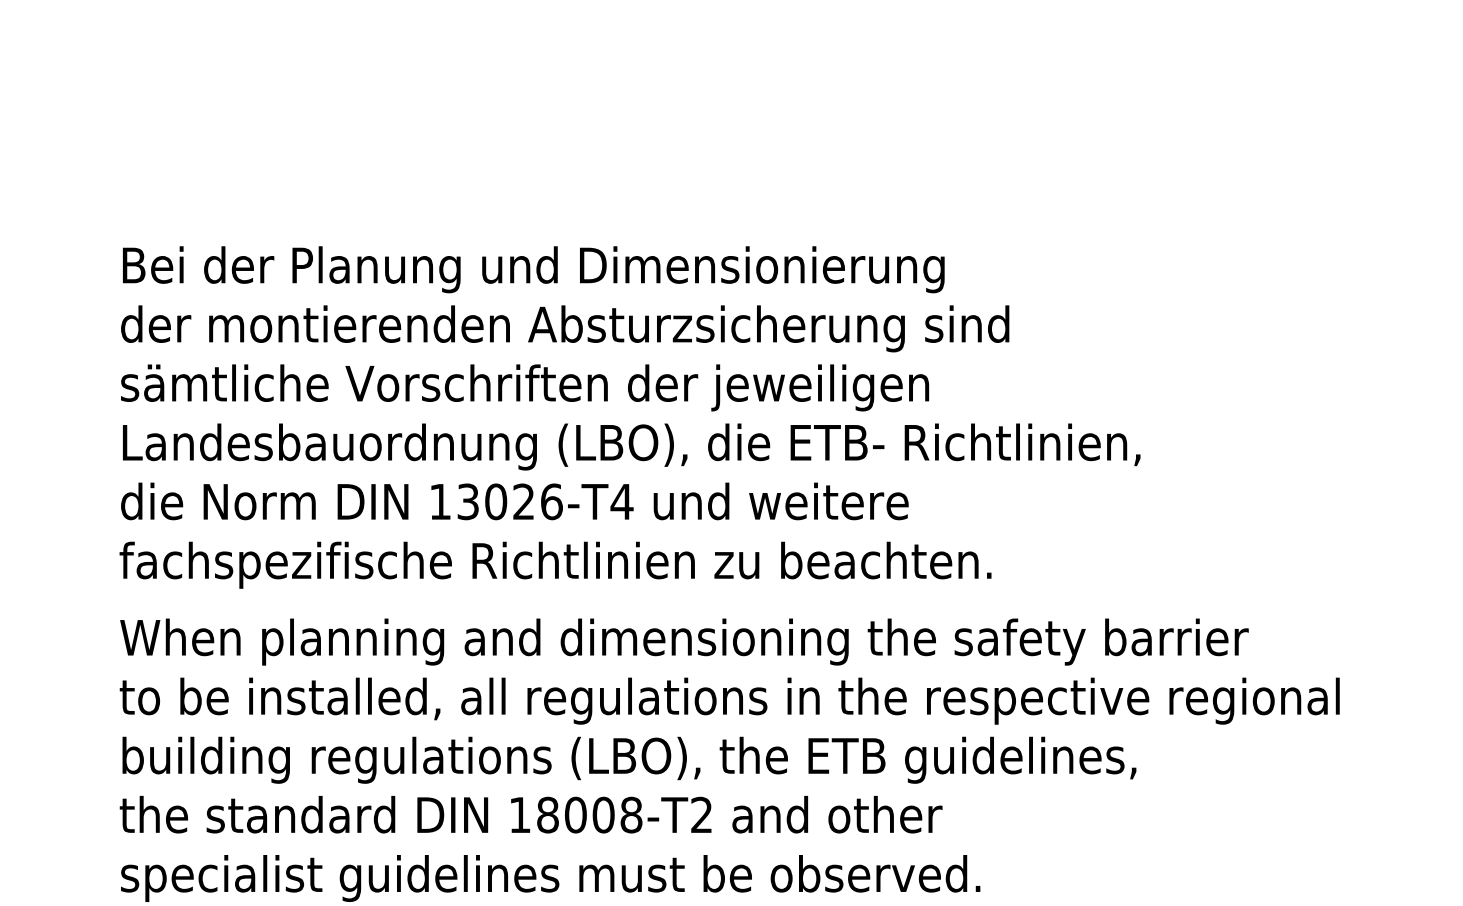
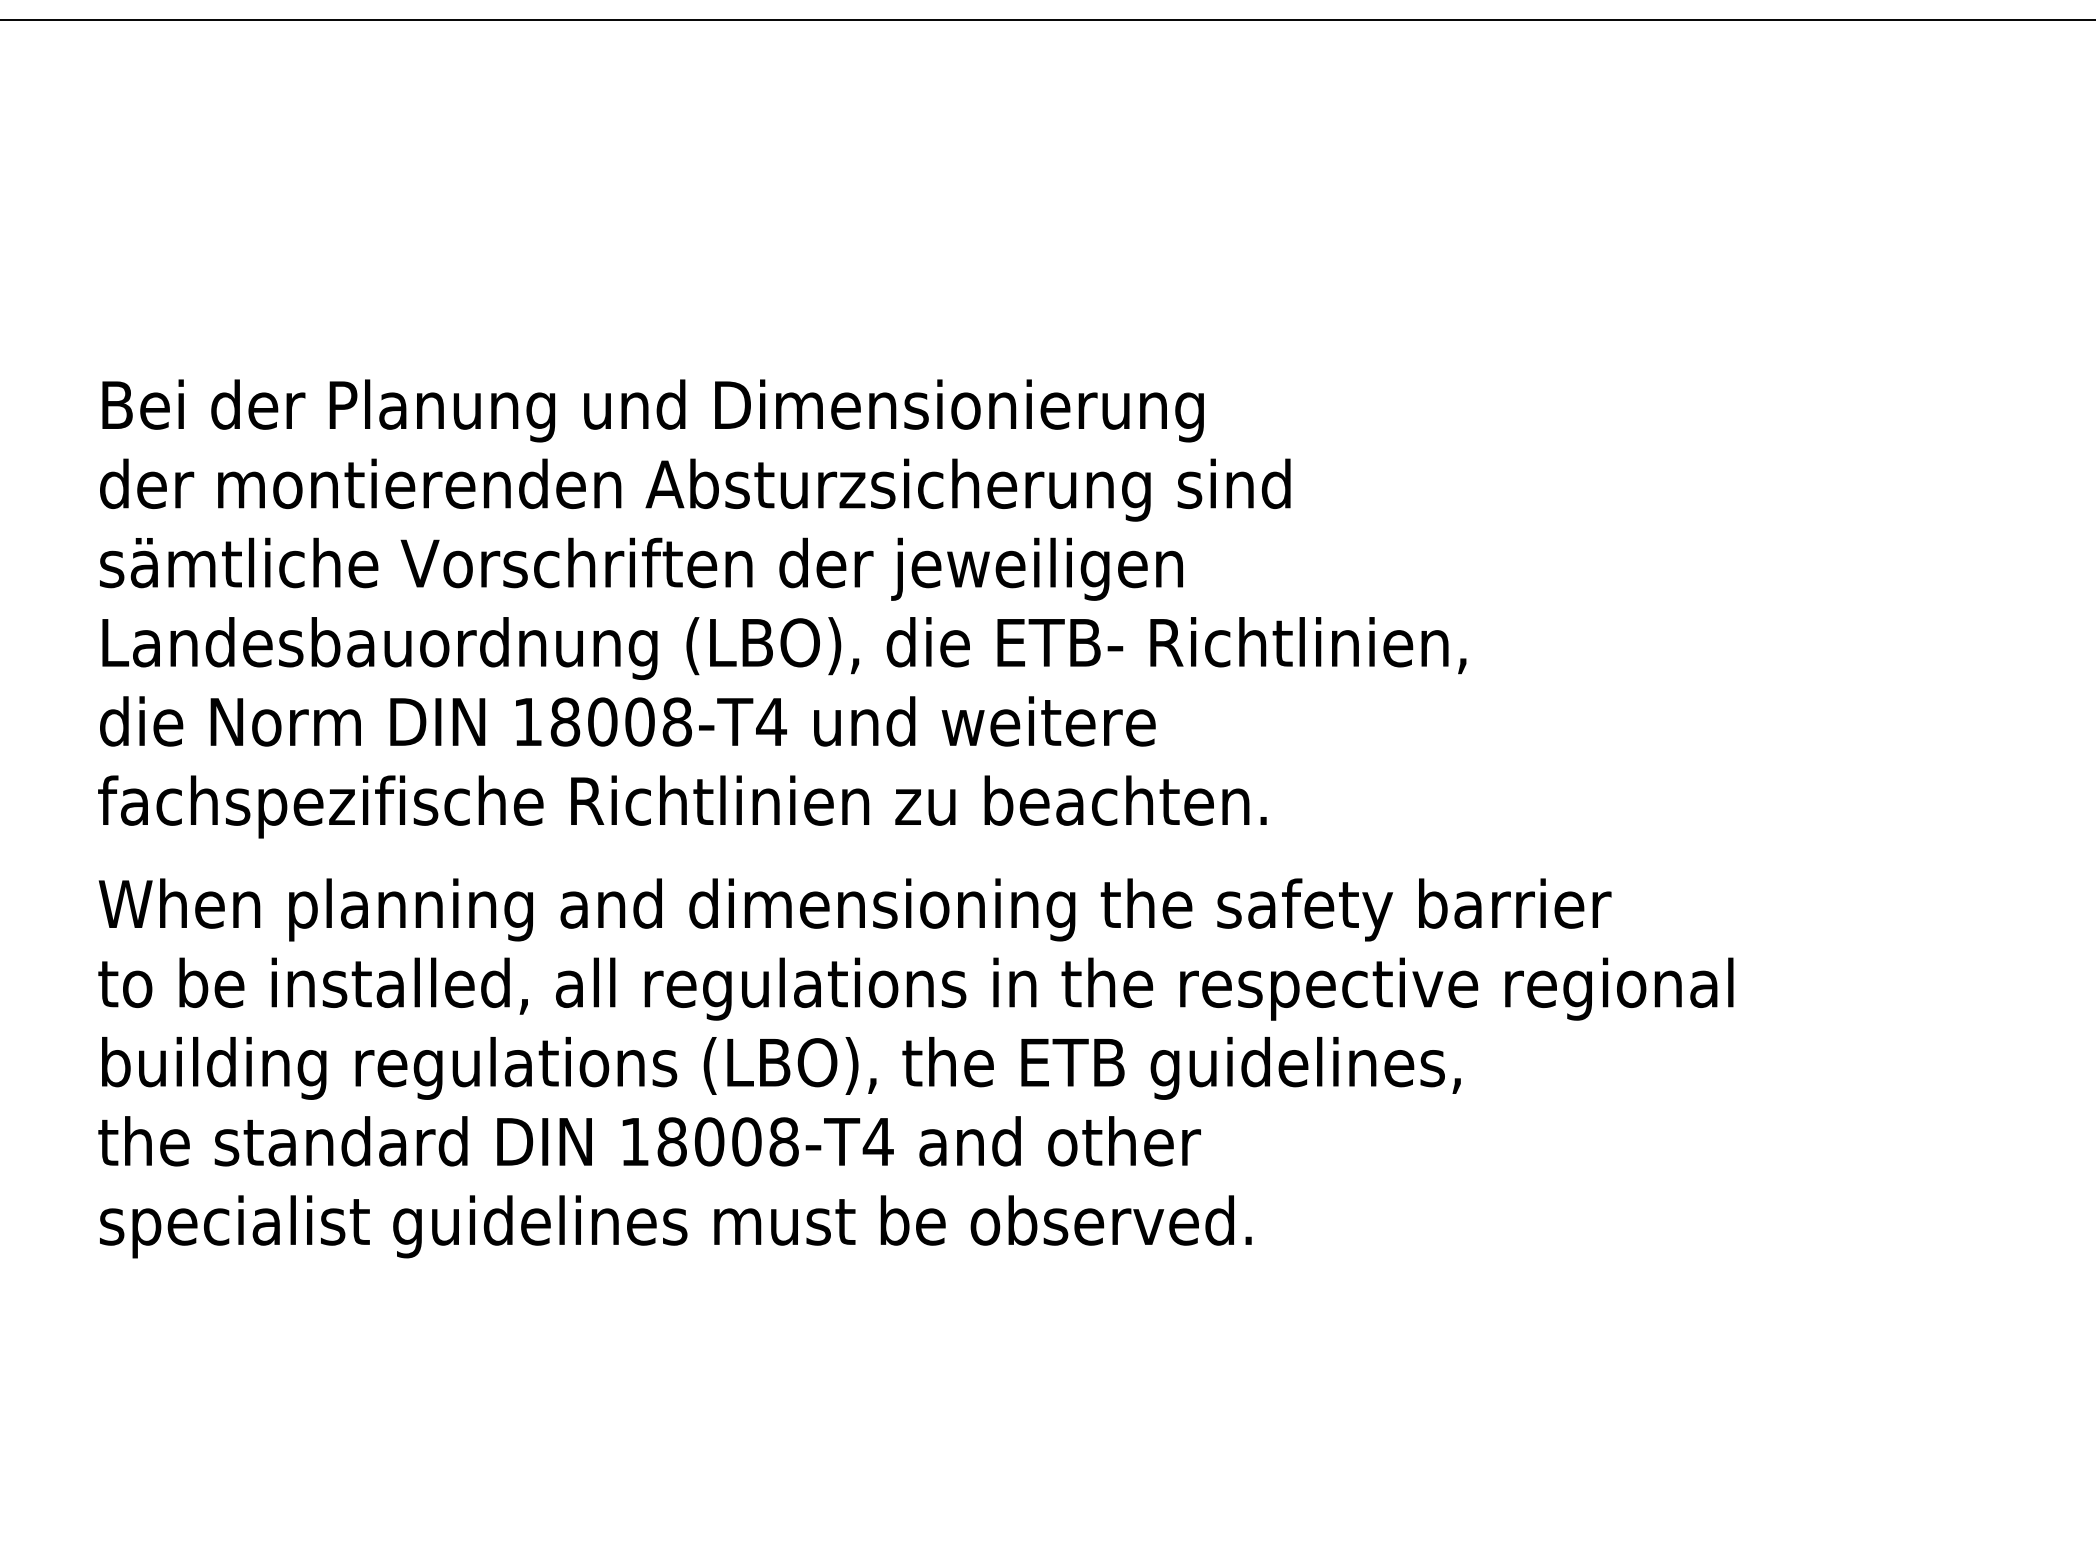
text: (510, 501) -> (621, 721), 13026-T4 -> 18008-T4
text: (701, 814) -> (877, 1141), 18008-T2 -> 18008-T4

